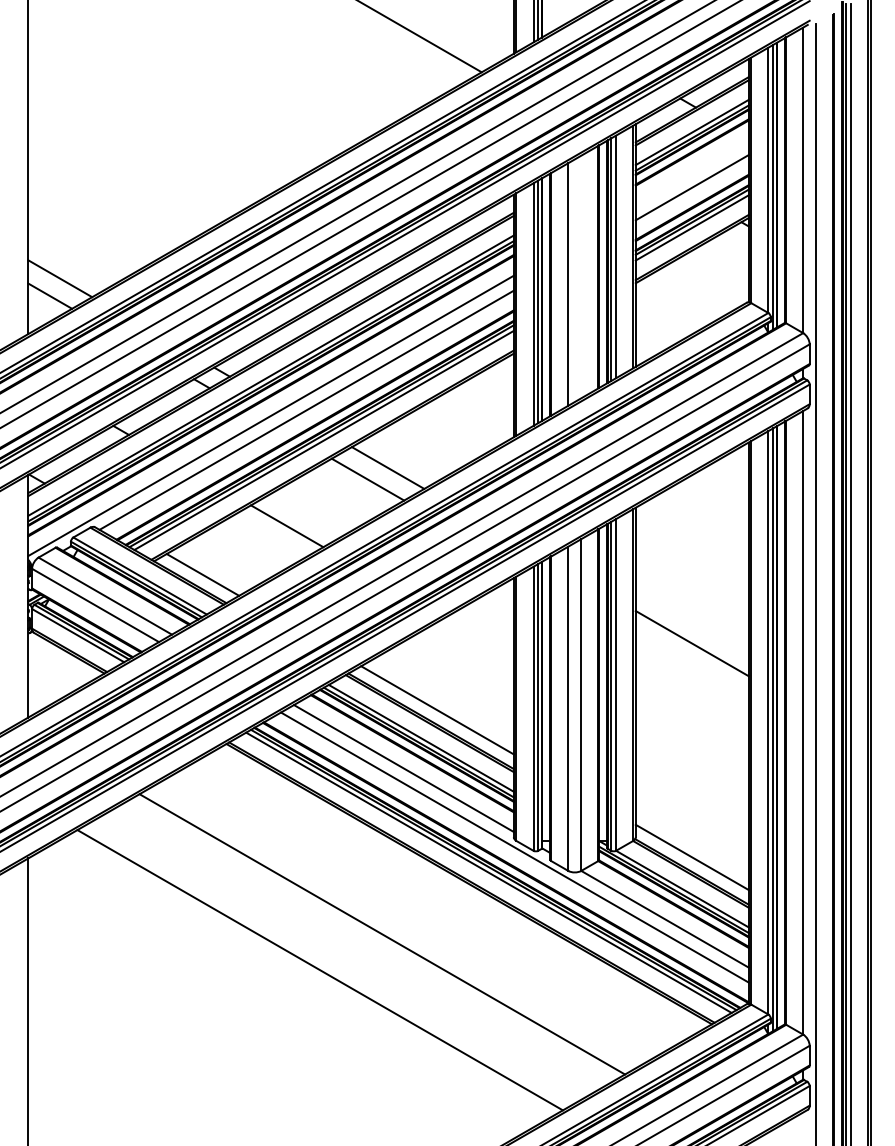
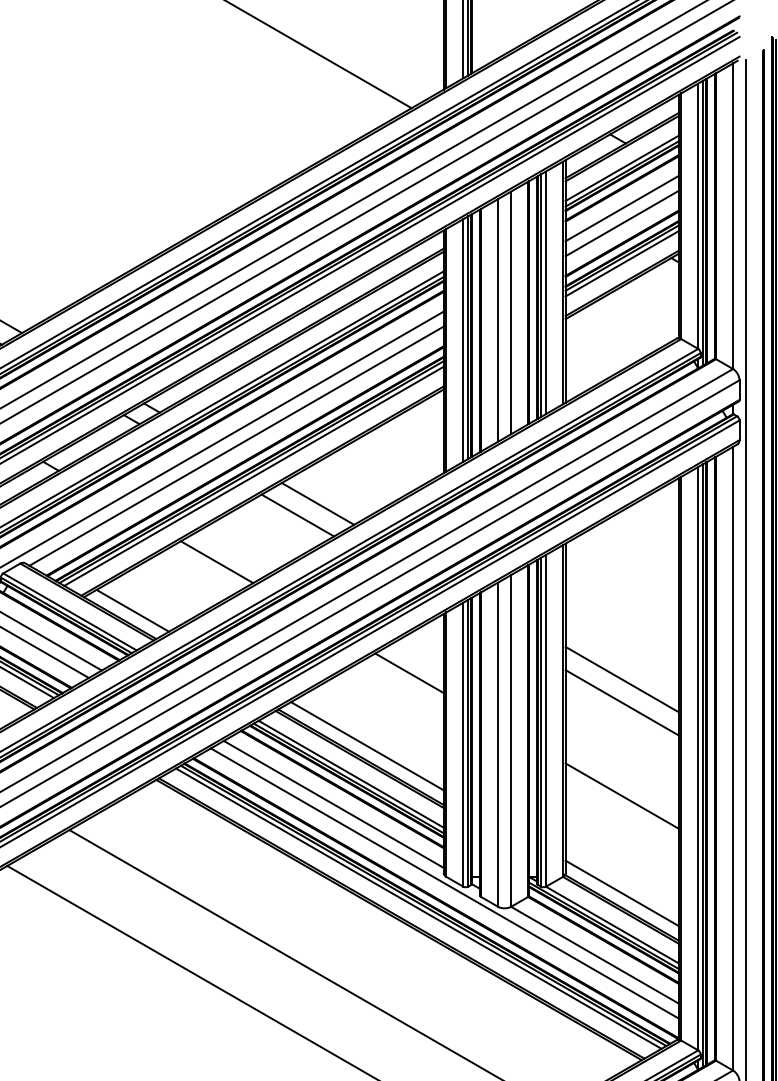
line: (691, 172) -> (621, 208), added
line: (581, 276) -> (511, 312), added
line: (479, 637) -> (409, 673), added
line: (691, 666) -> (621, 702), added
line: (691, 759) -> (621, 795), added

